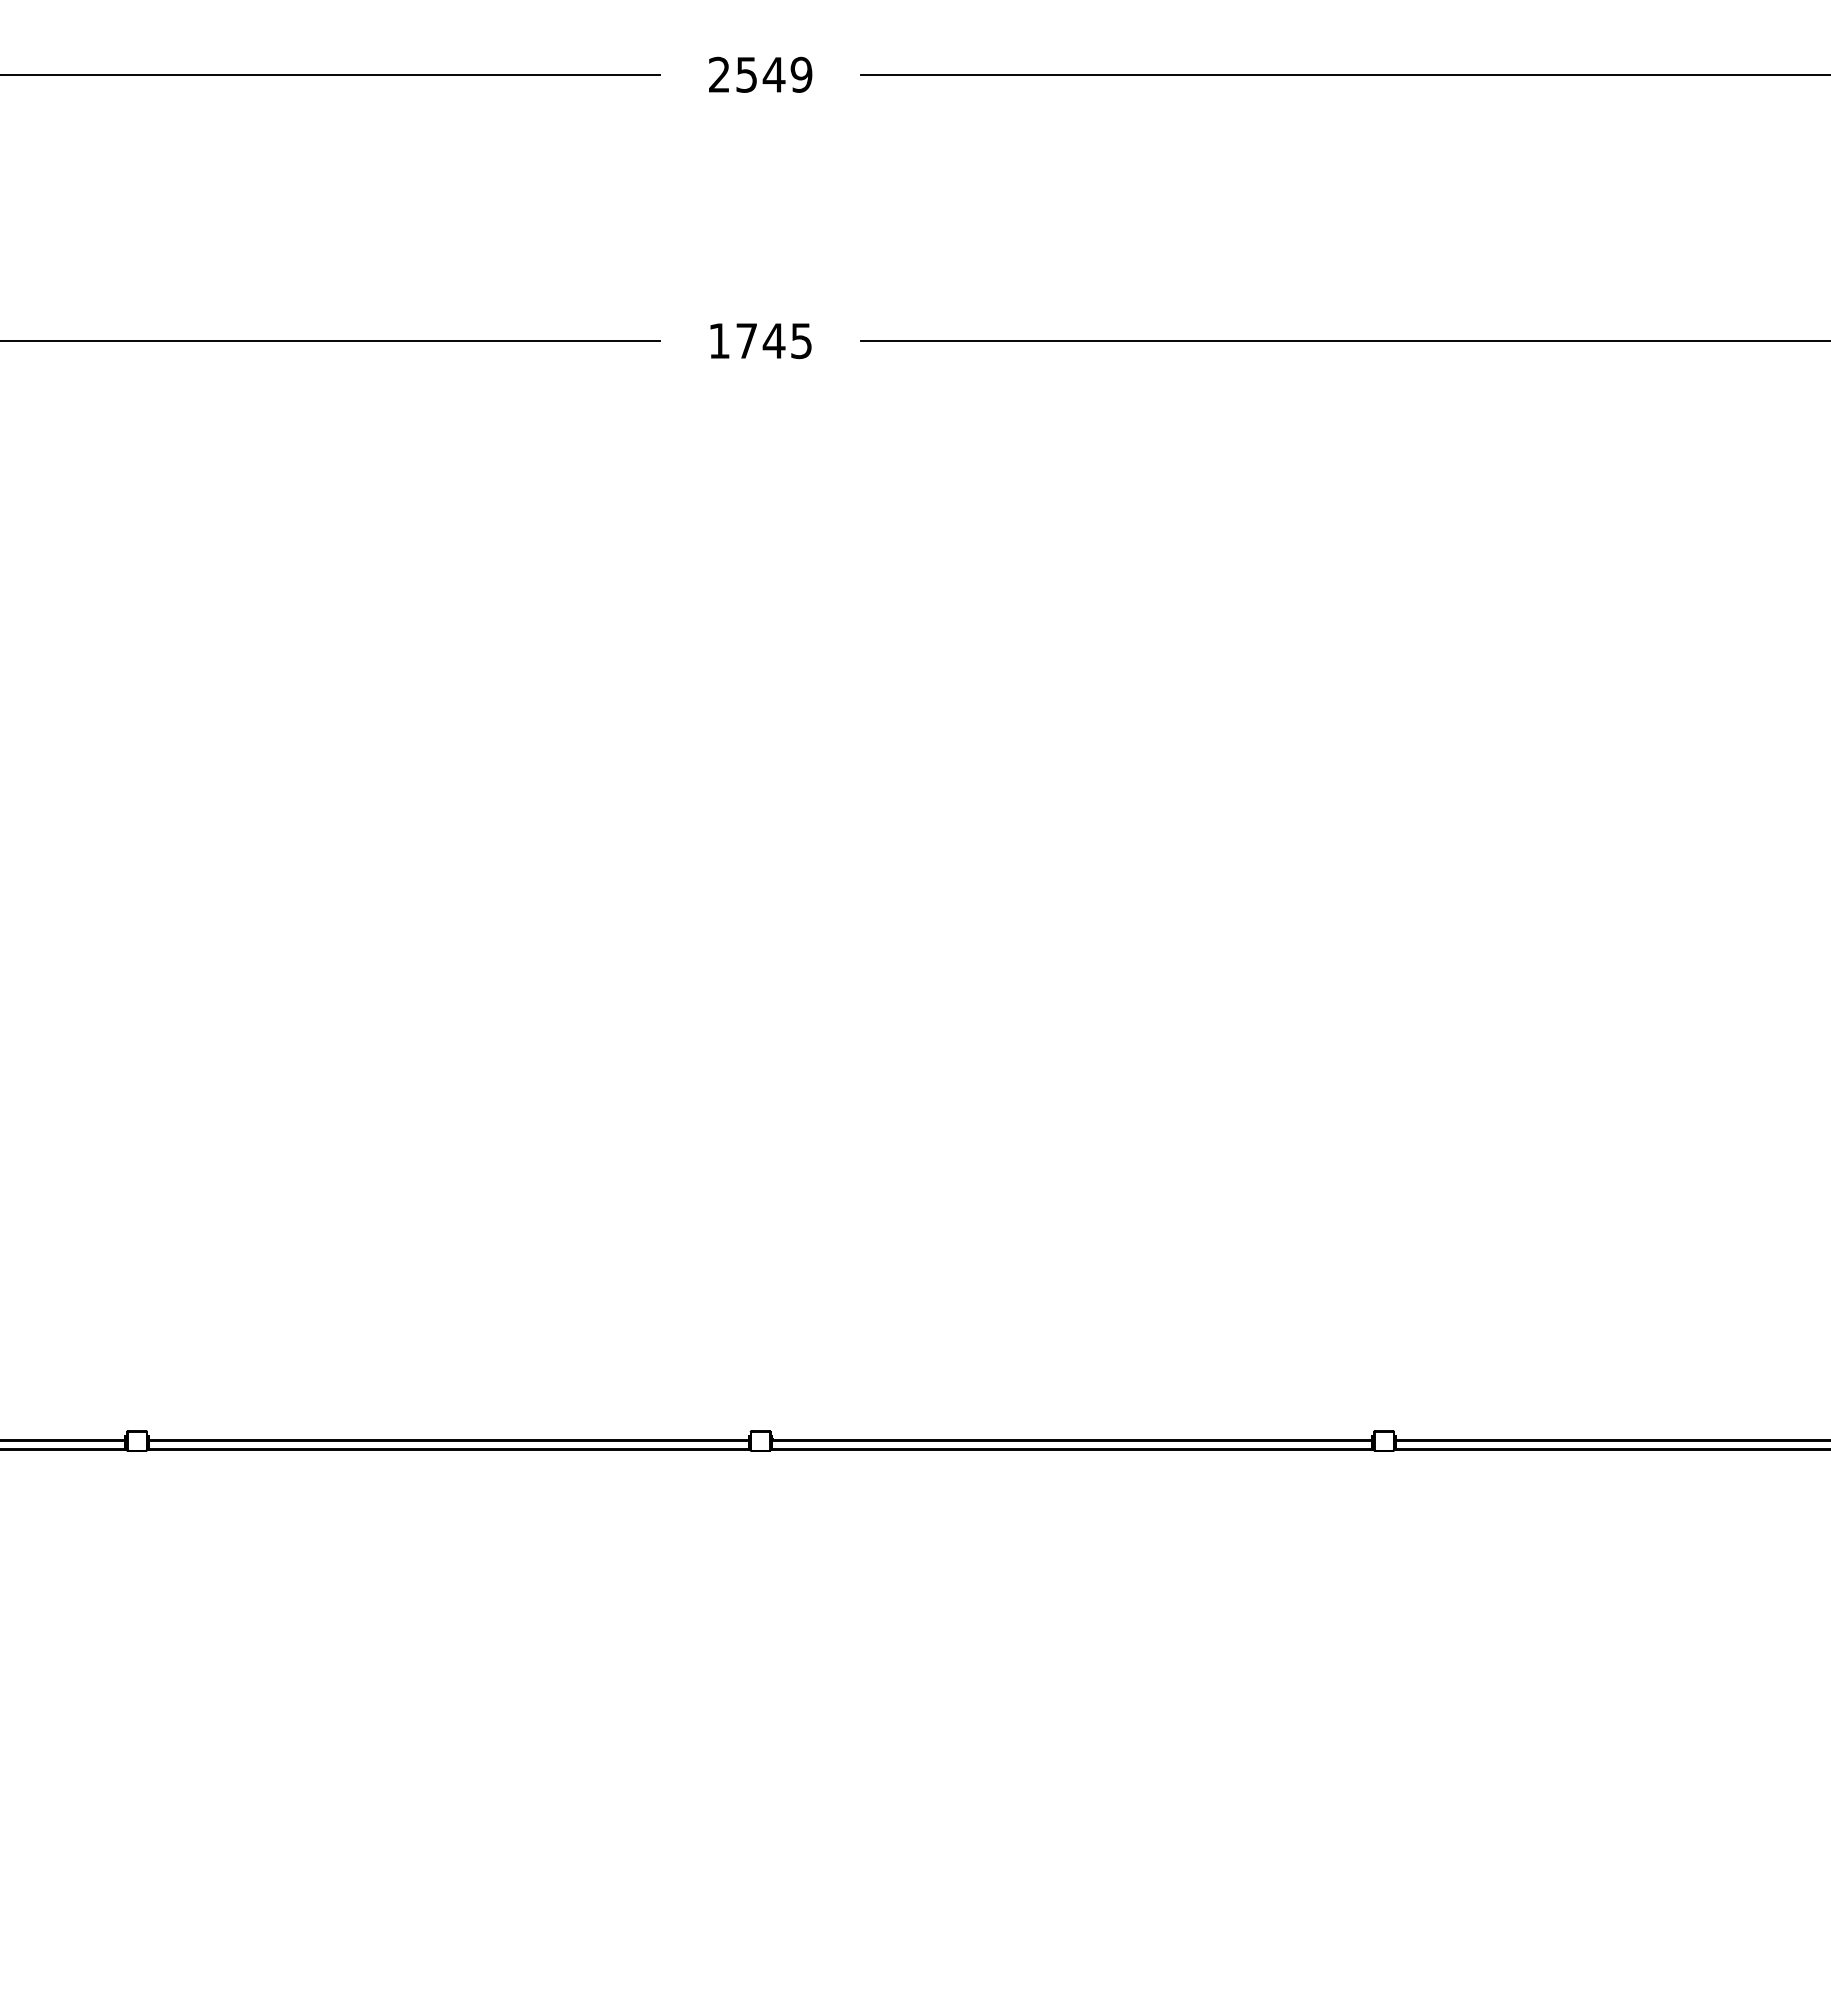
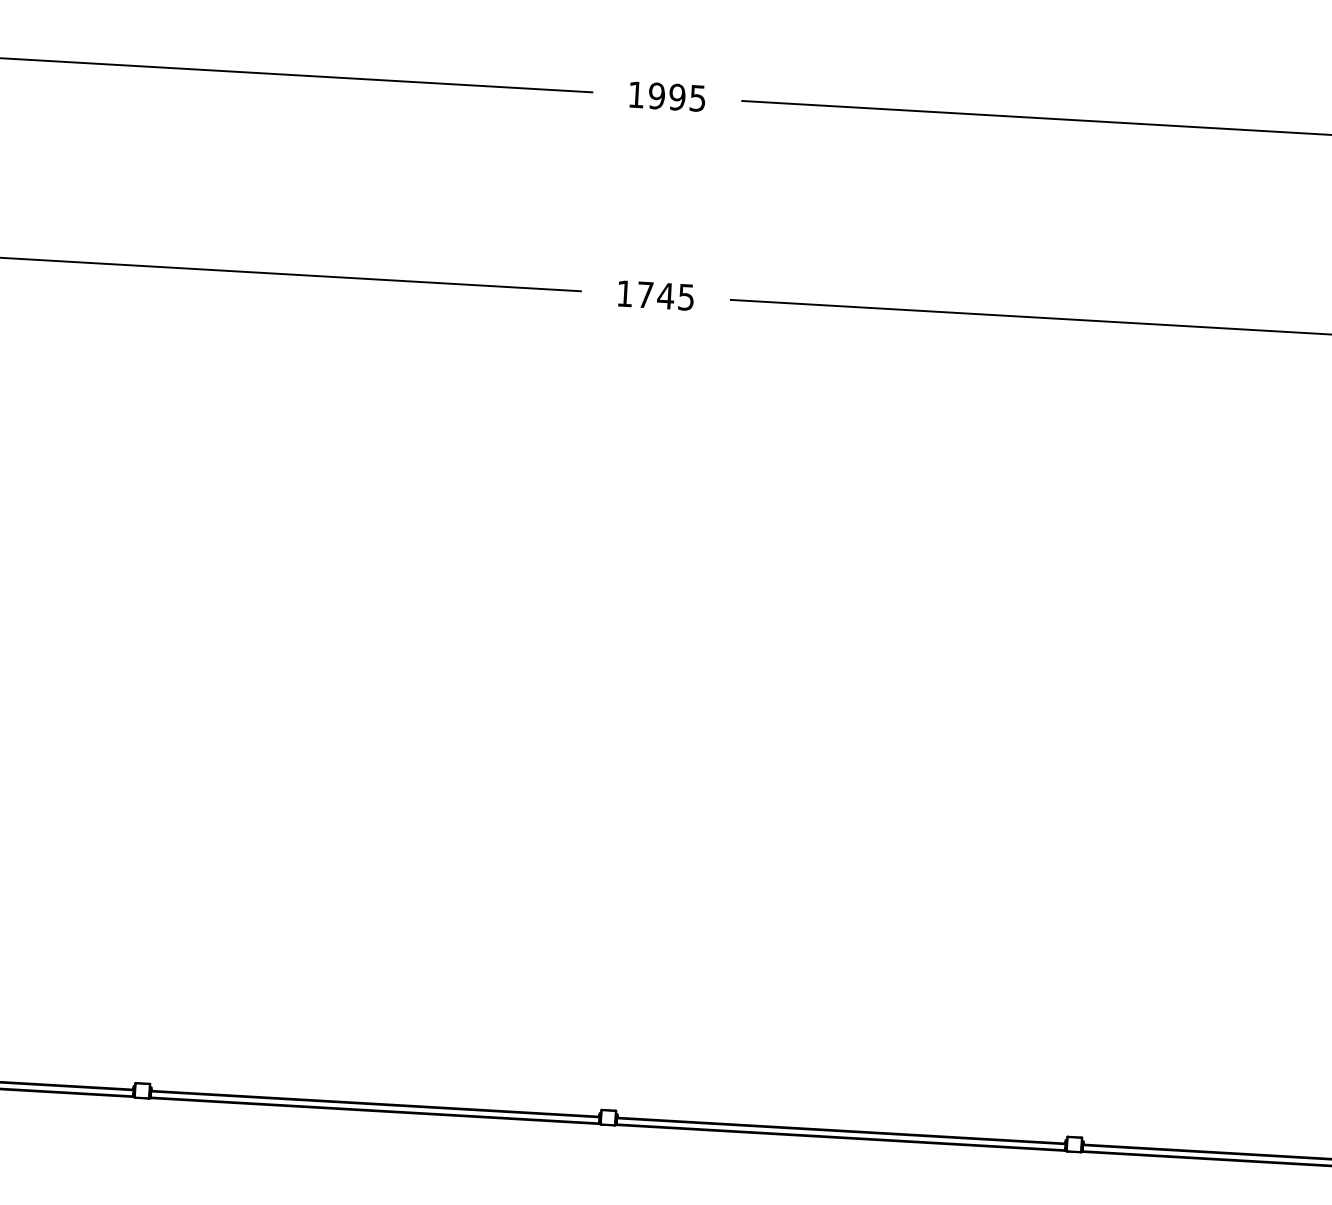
text: (760, 74) -> (667, 96), 2549 -> 1995

